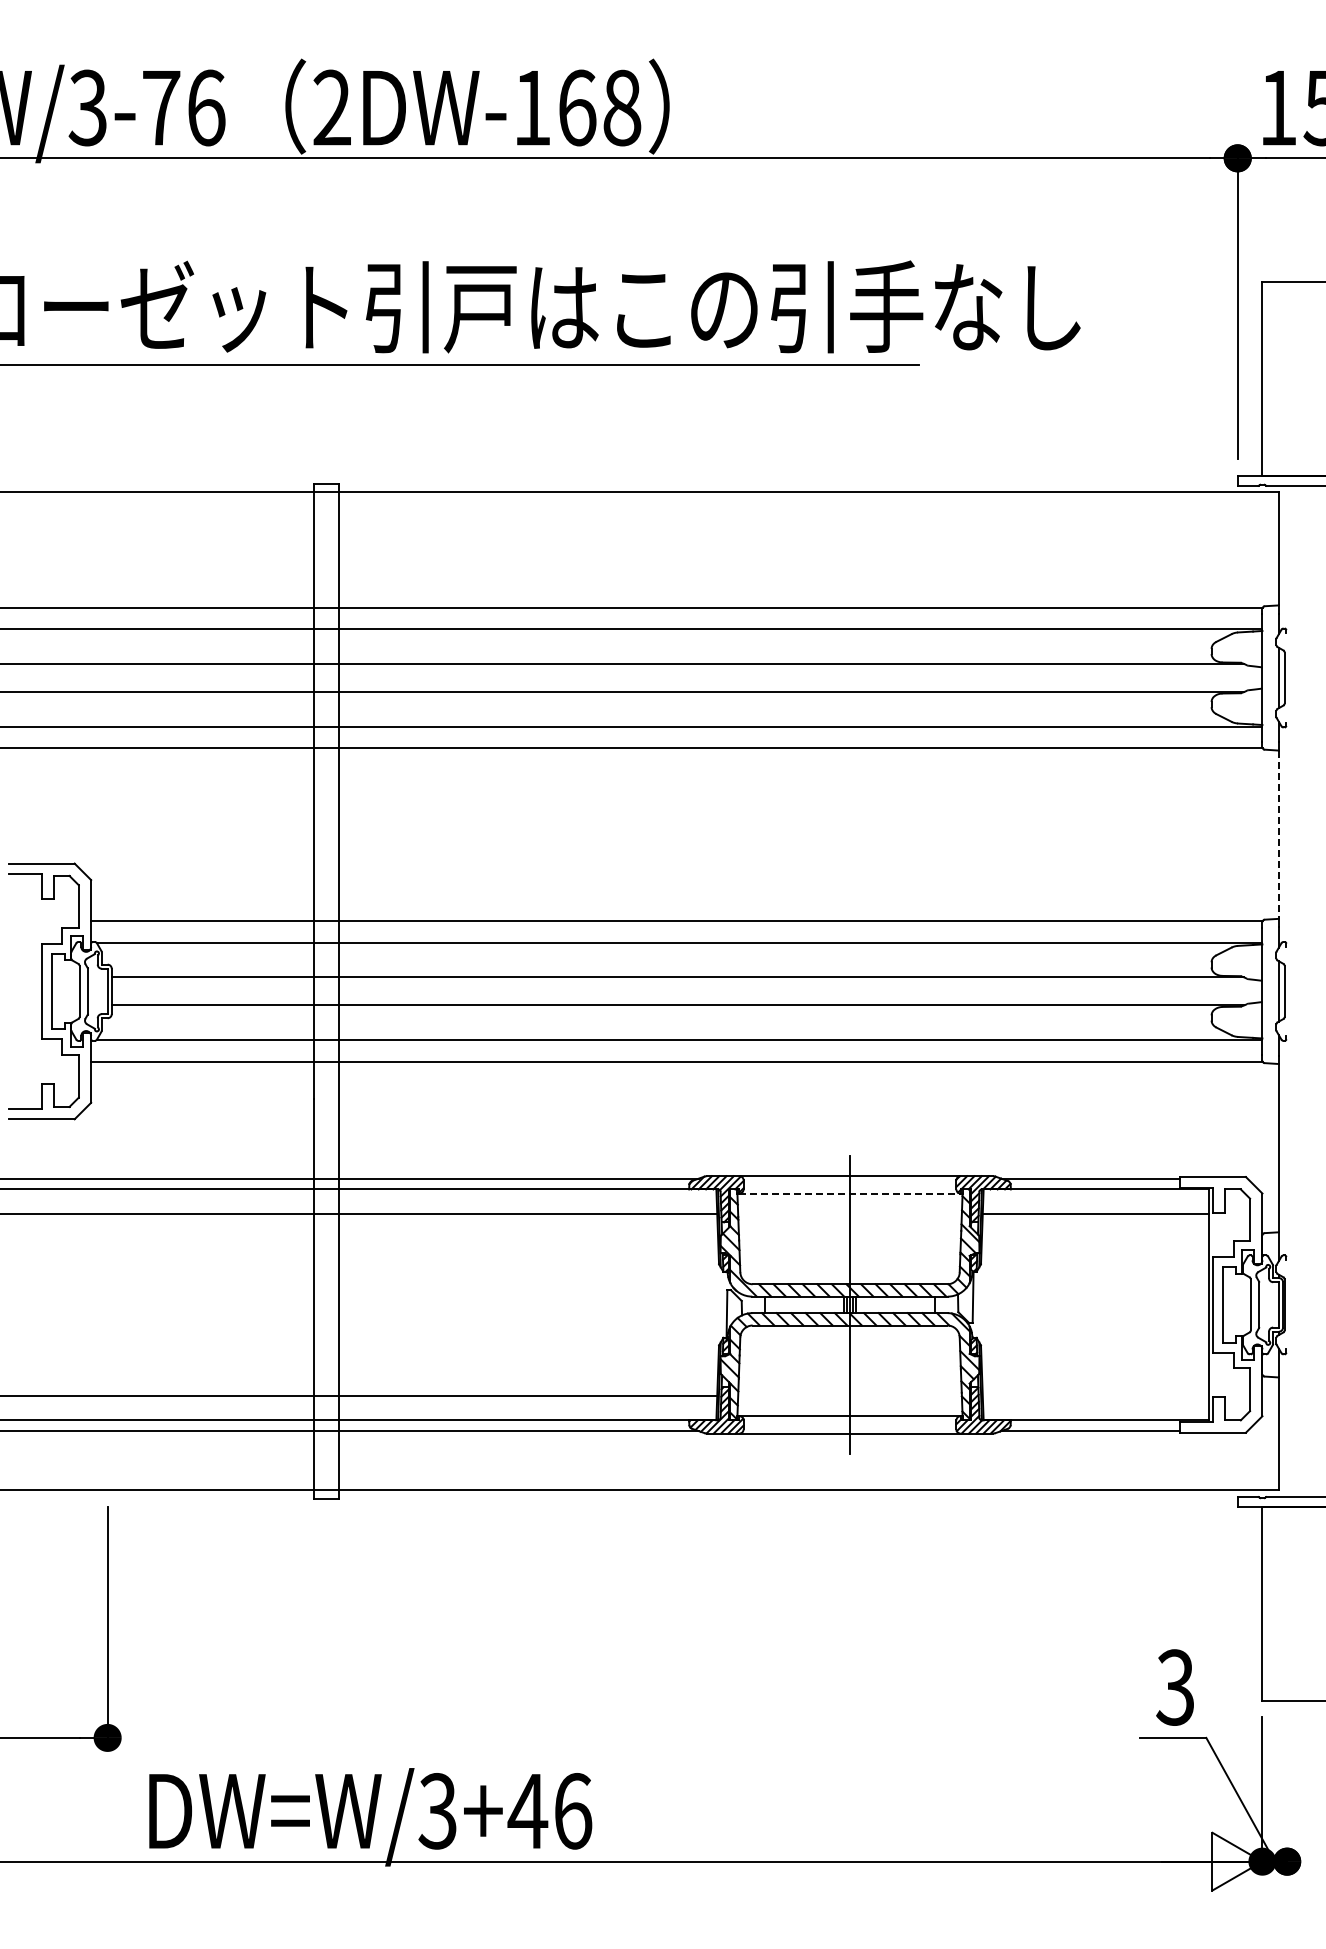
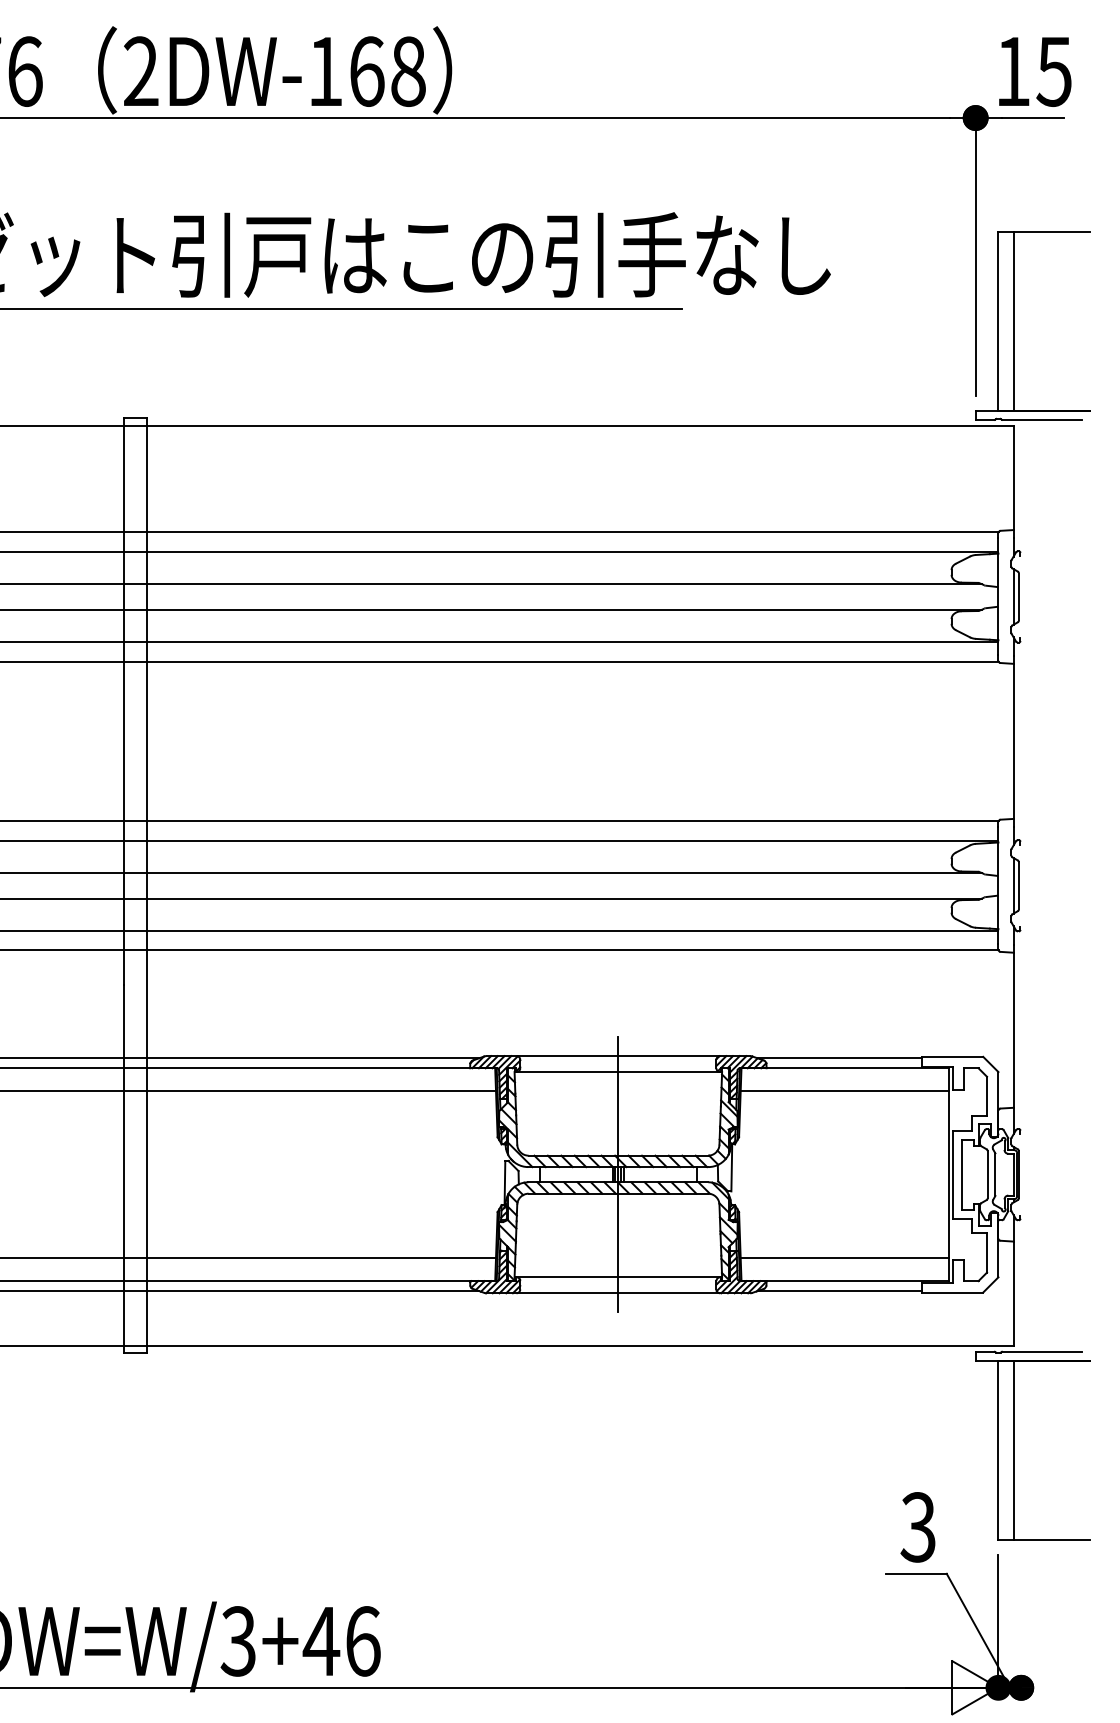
line: (1278, 378) -> (1013, 320), added
line: (1278, 835) -> (1013, 742), dashed -> solid
line: (850, 1193) -> (618, 1072), dashed -> solid
line: (1095, 1395) -> (844, 1258), added
line: (1278, 1603) -> (1013, 1449), added

